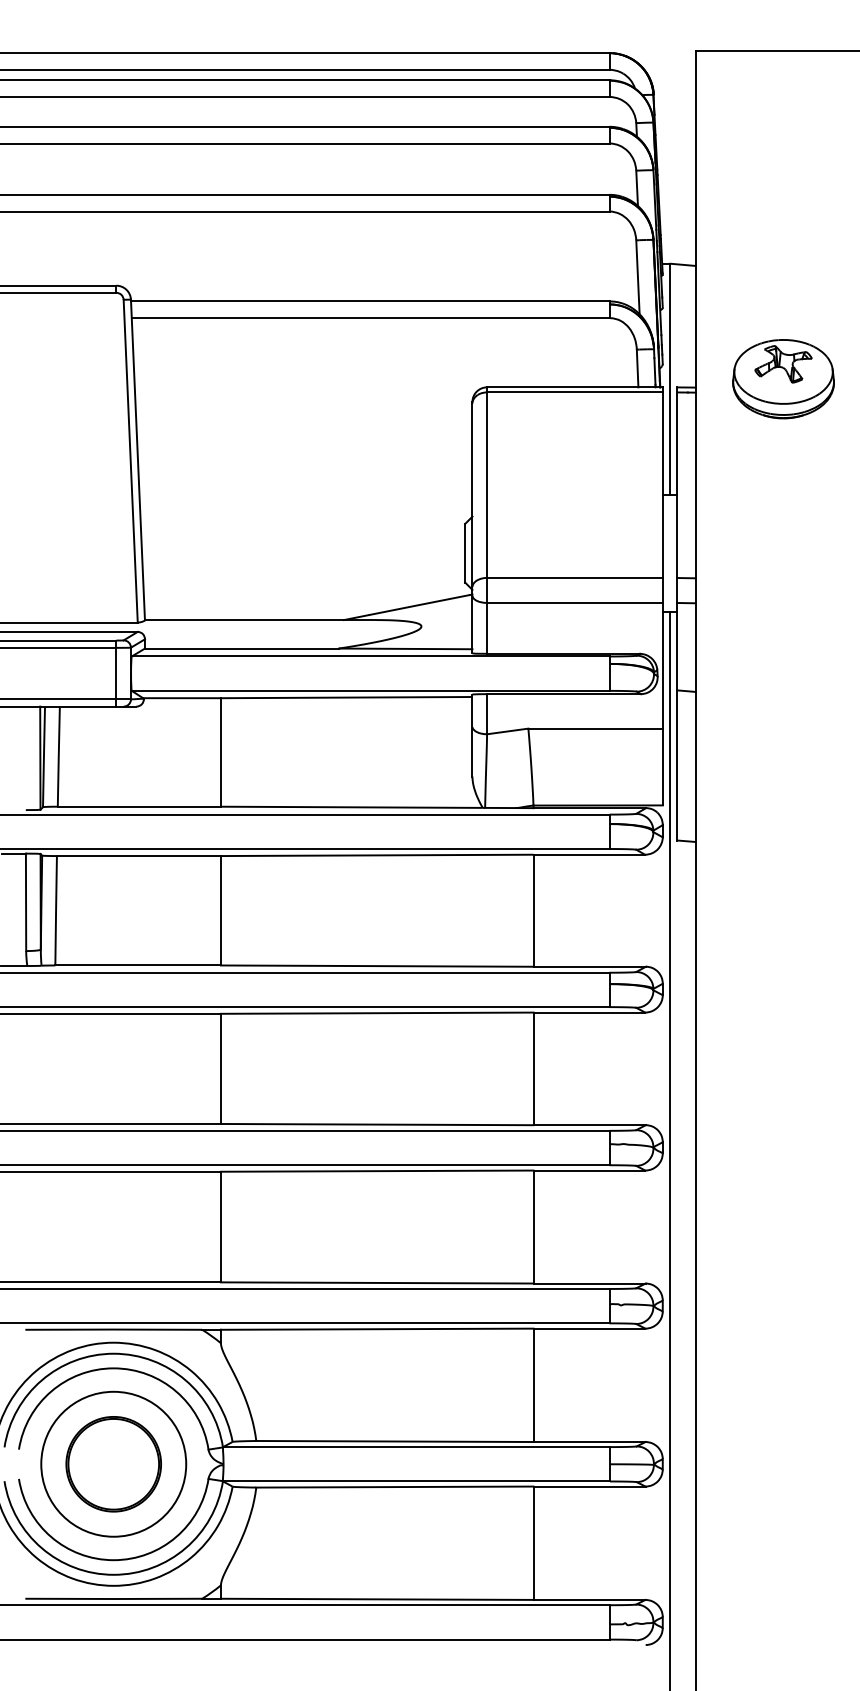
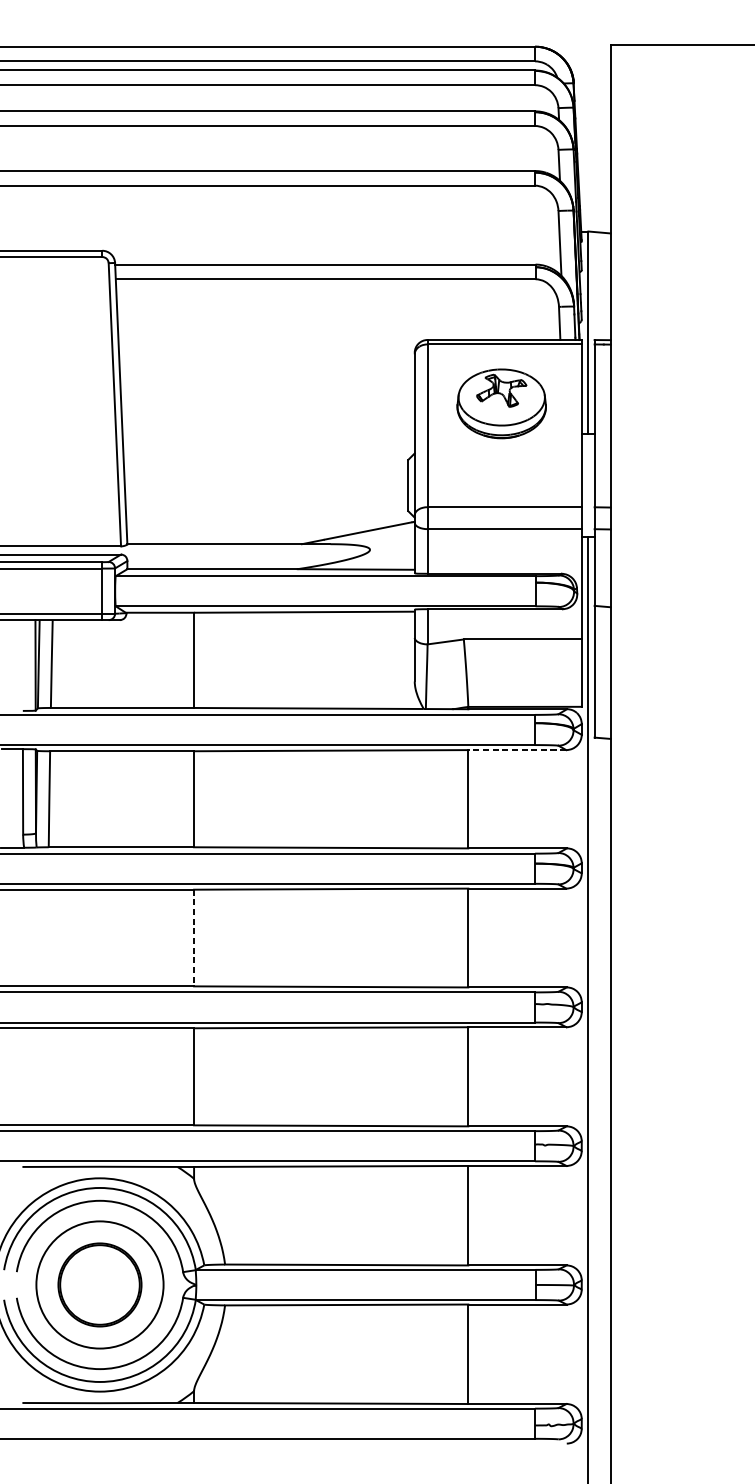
part: (783, 379) -> (501, 404), moved
line: (589, 854) -> (517, 749), solid -> dashed
line: (220, 1069) -> (193, 938), solid -> dashed

